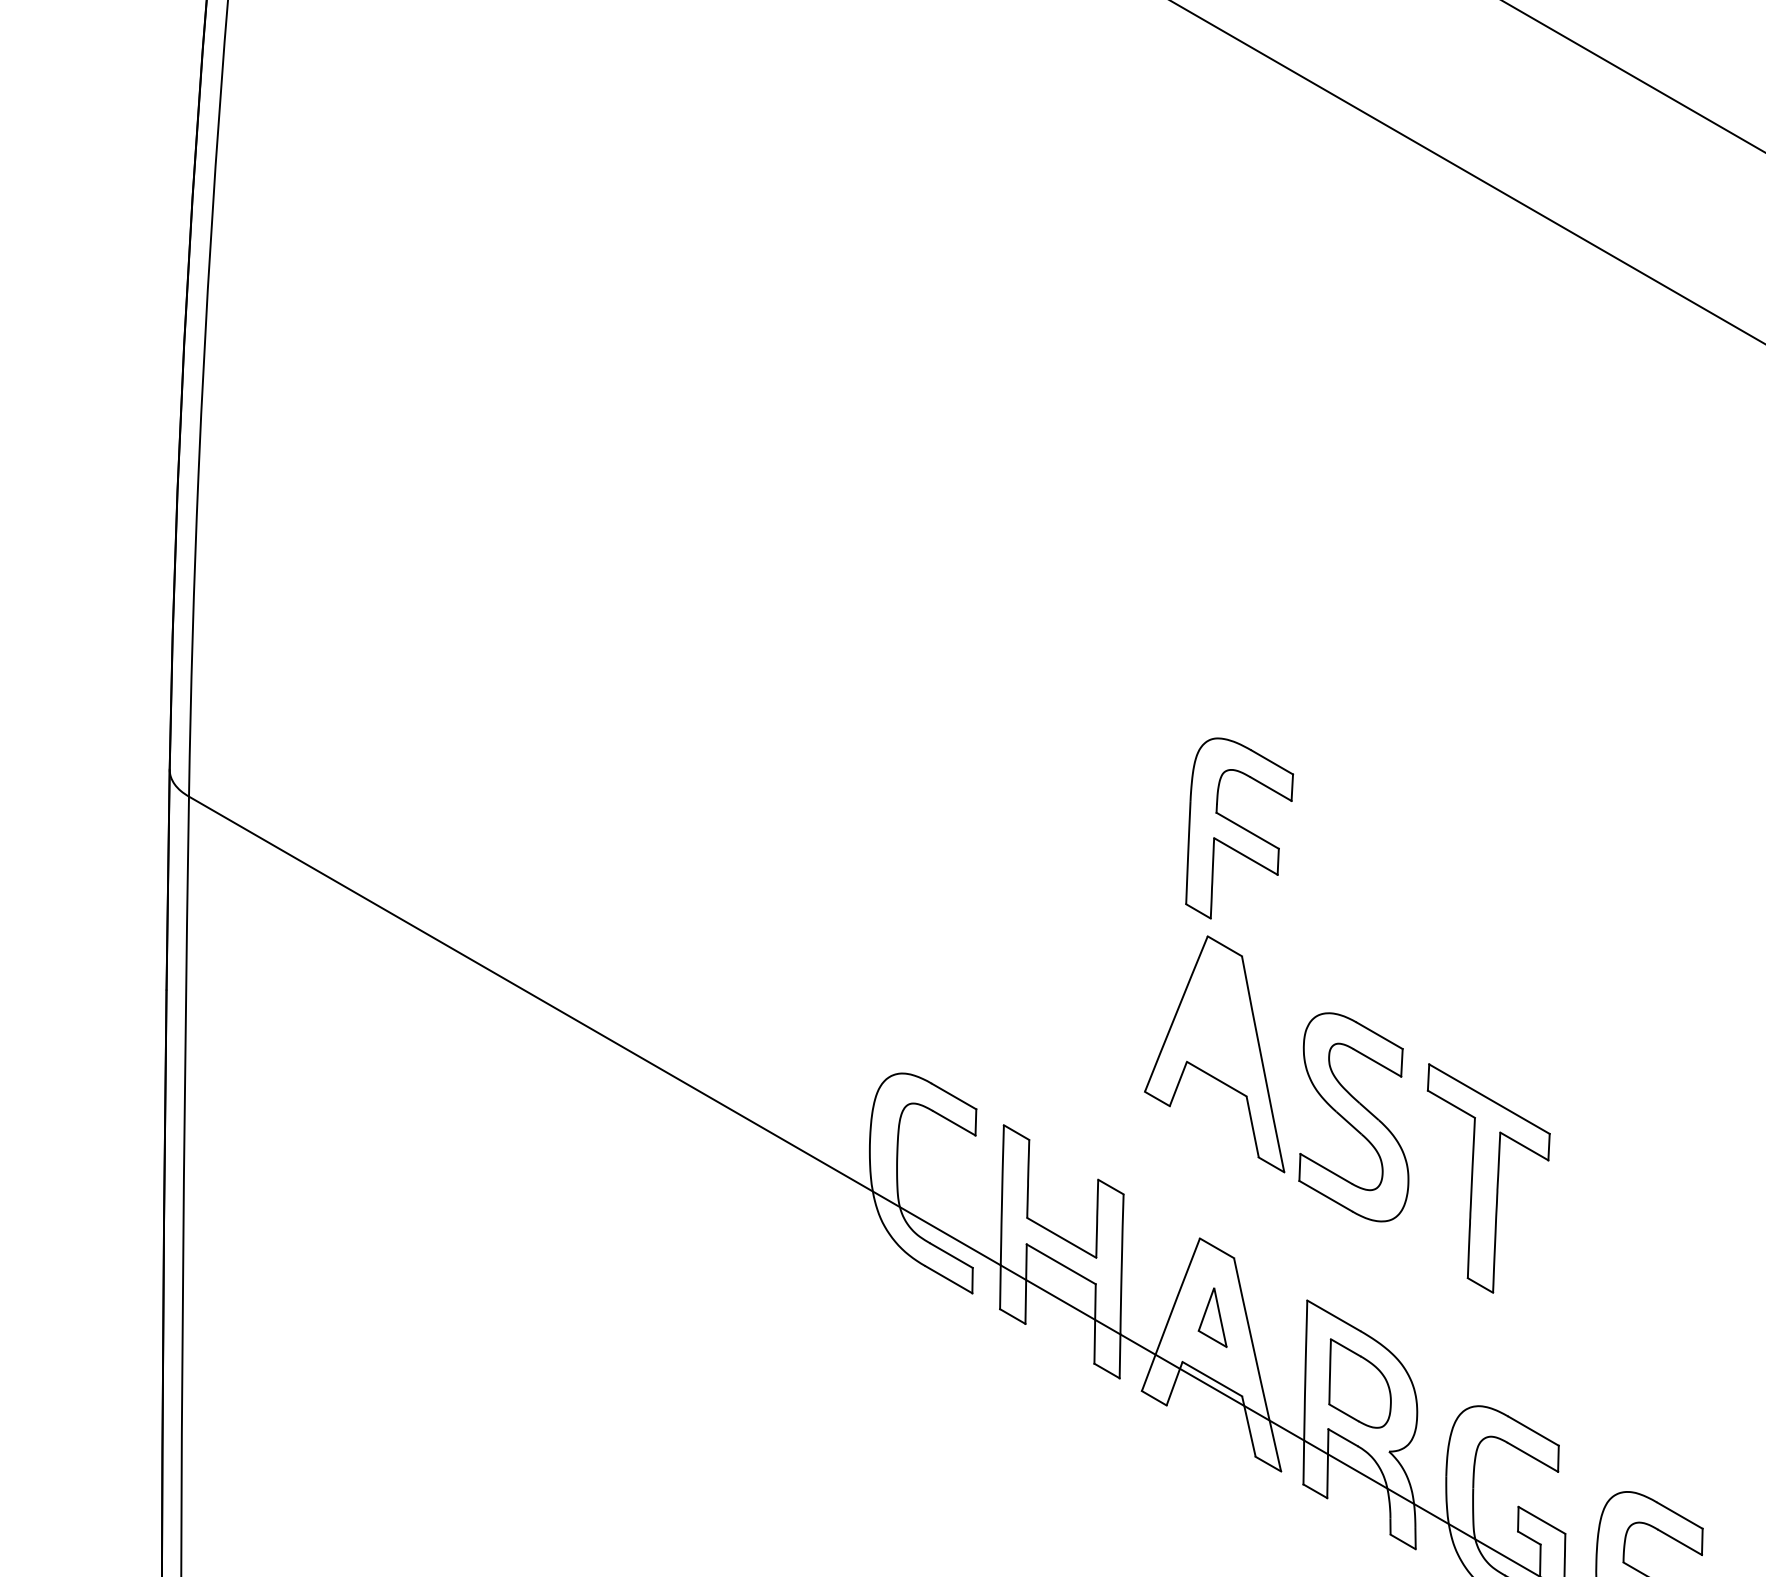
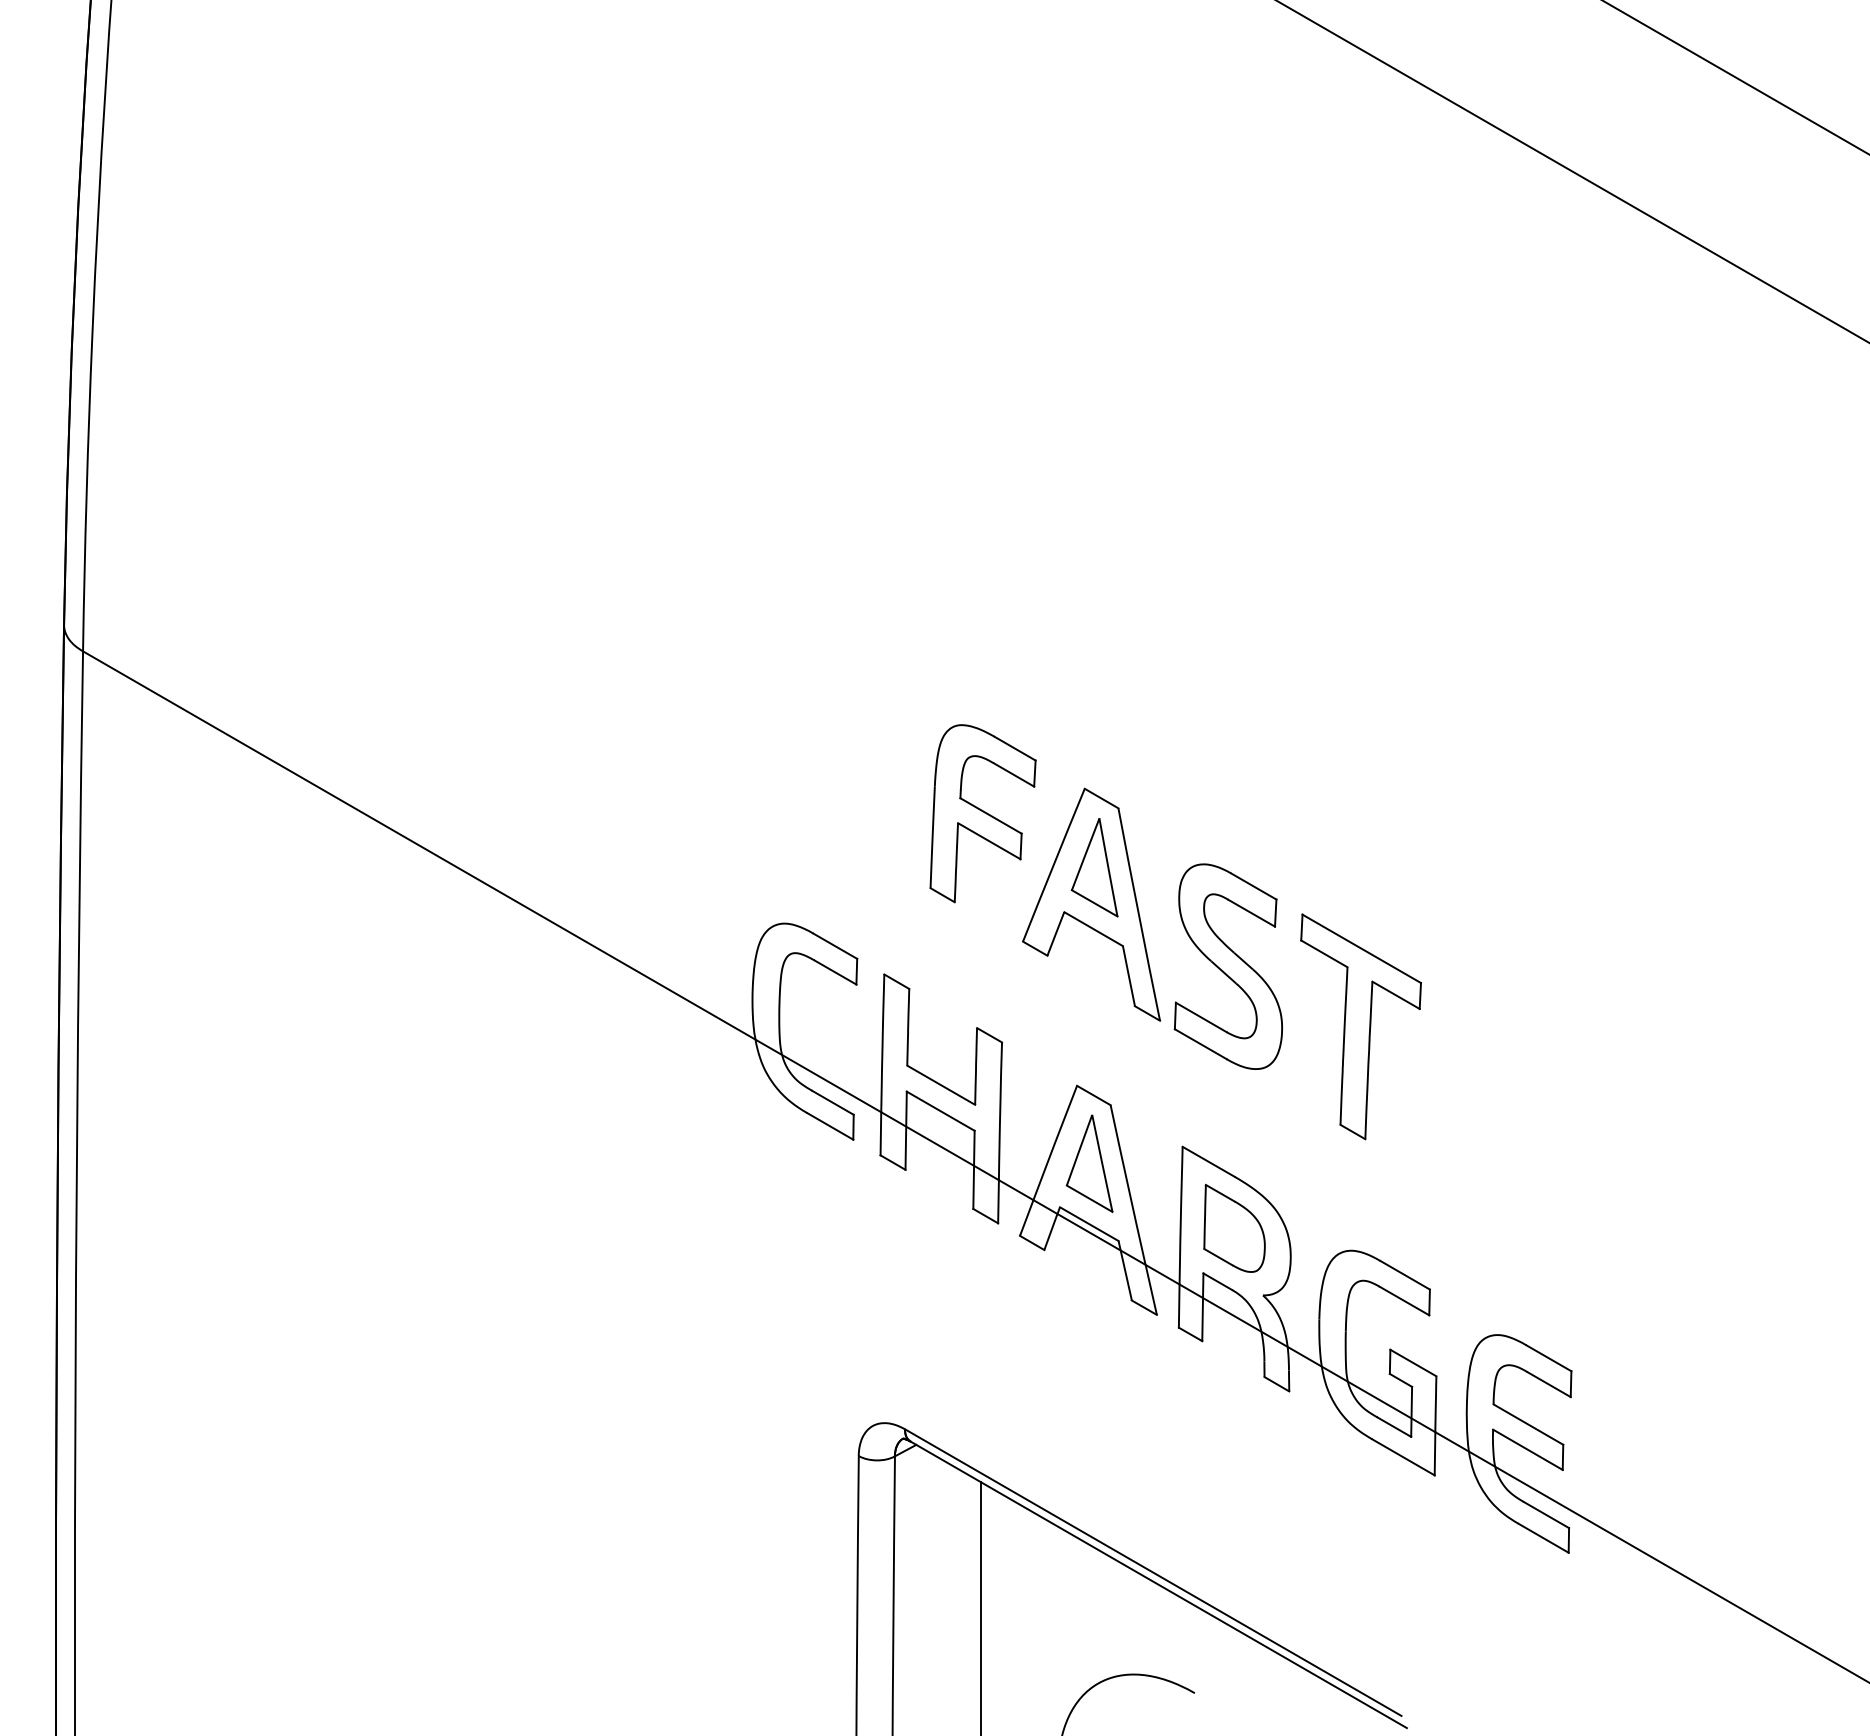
part: (1239, 828) -> (982, 813), moved
part: (1217, 1016) -> (1094, 867), added
part: (1212, 1317) -> (1089, 1163), size x1.67

